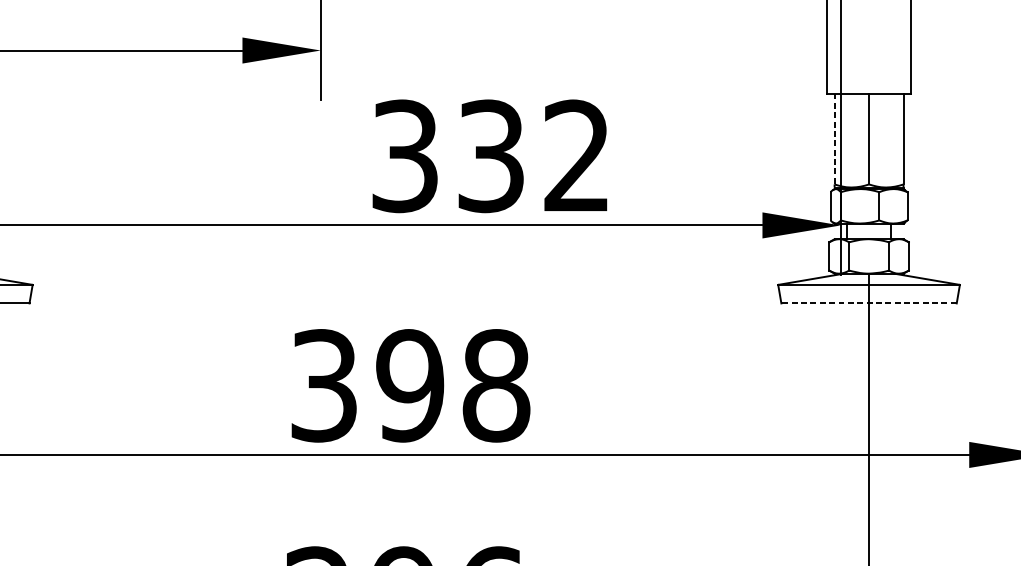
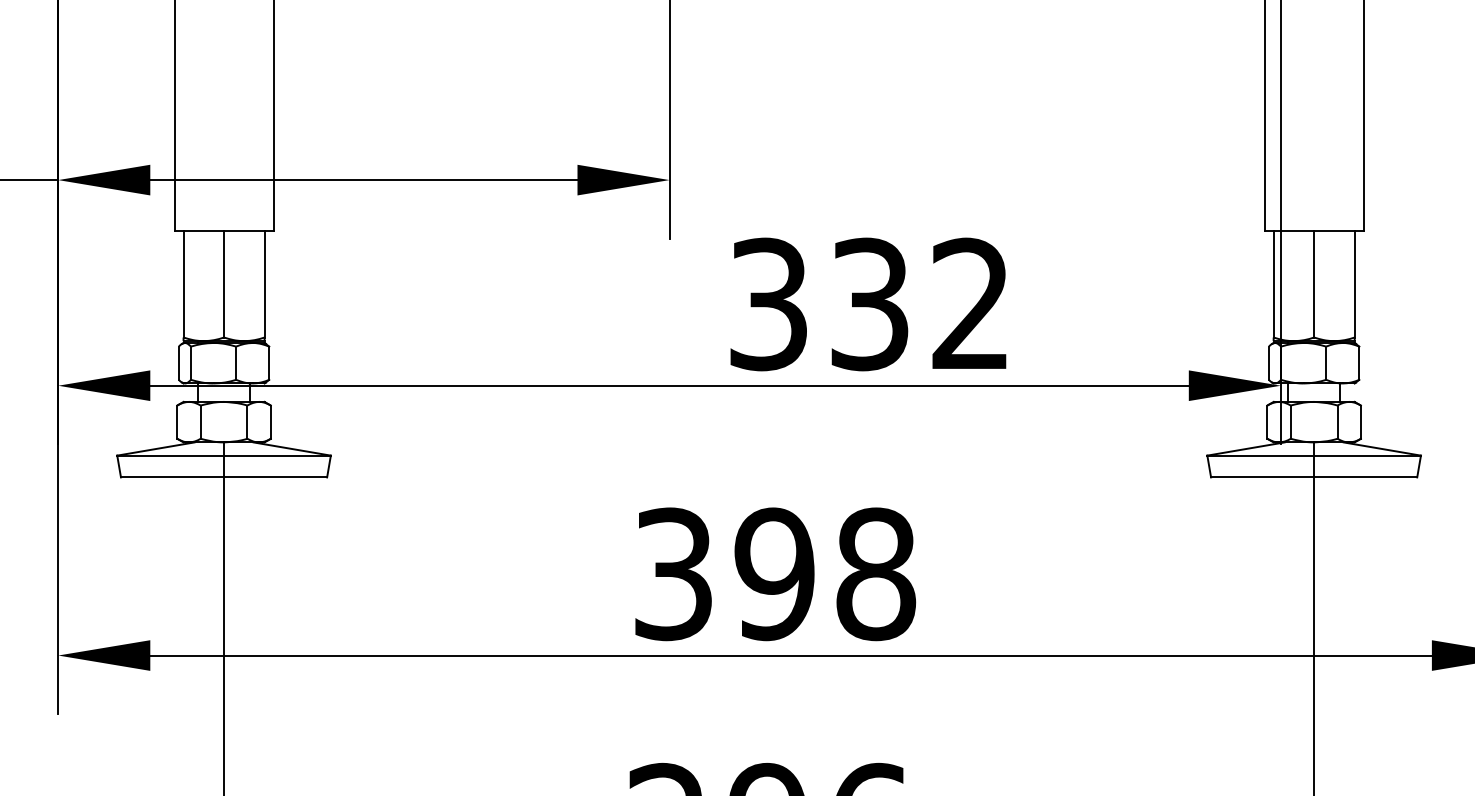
line: (834, 139) -> (1273, 284), dashed -> solid
line: (868, 303) -> (1313, 477), dashed -> solid

